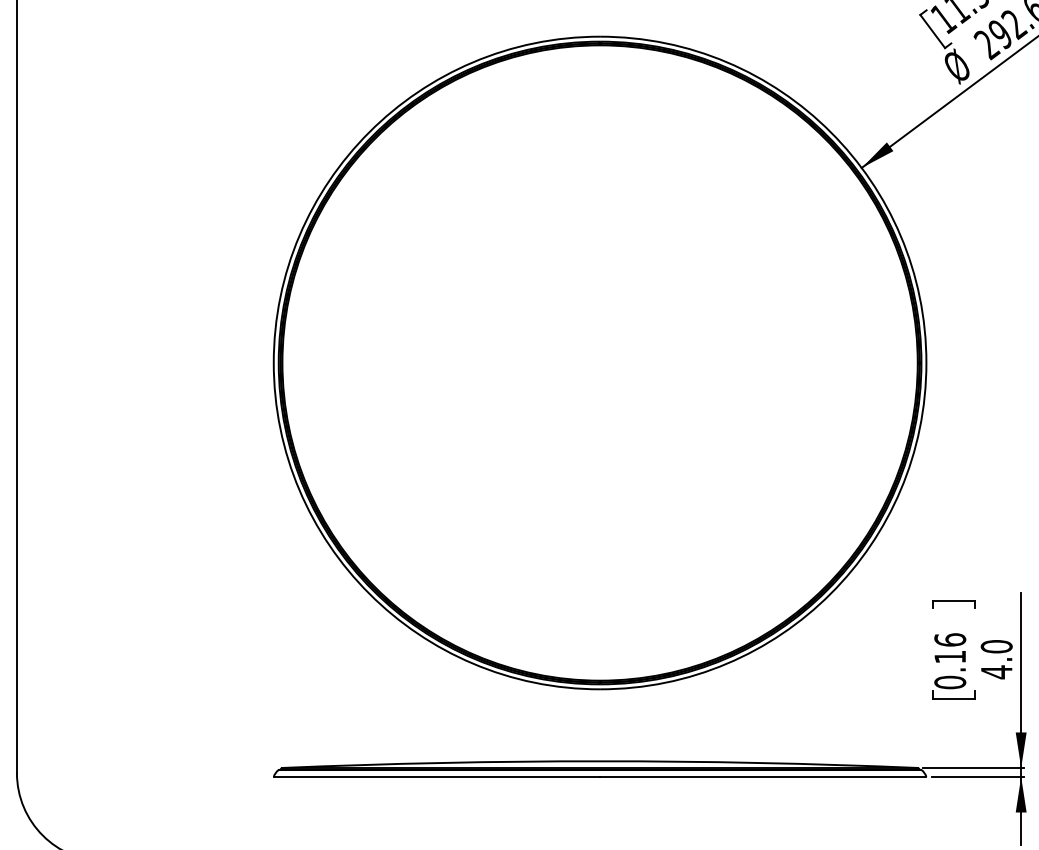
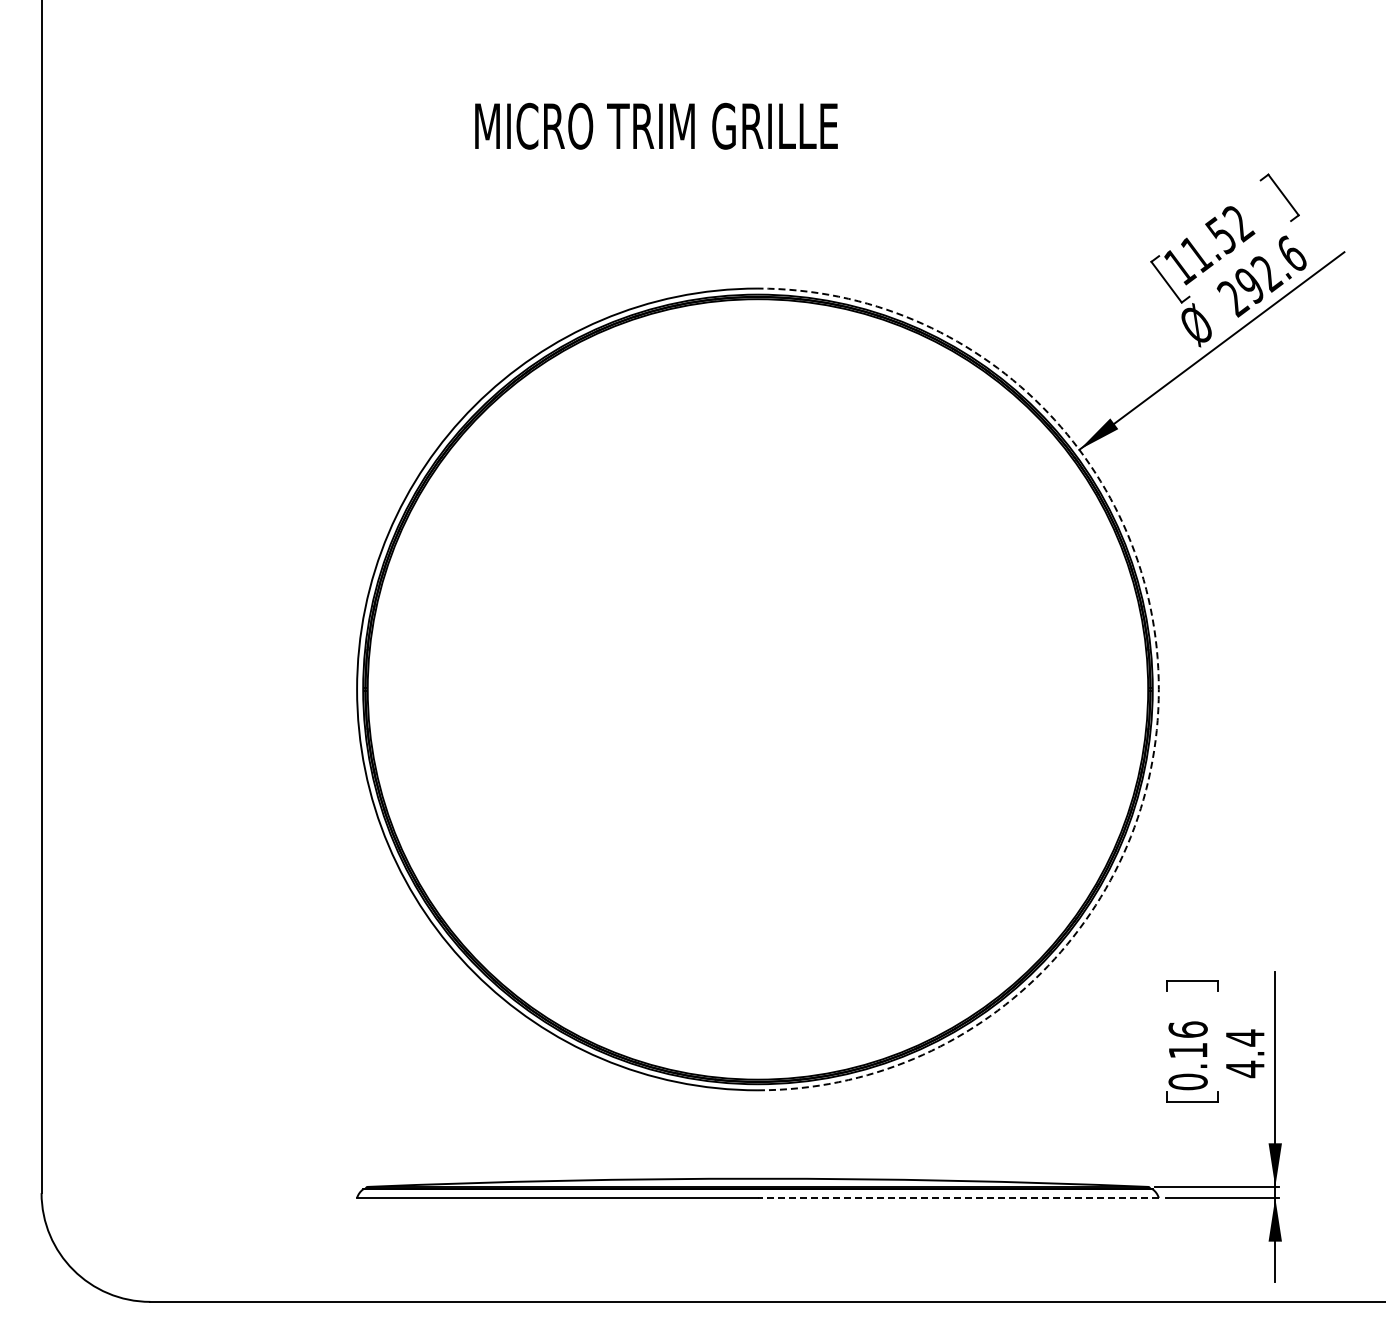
arc: (926, 363) -> (1158, 689), solid -> dashed
text: (996, 646) -> (1244, 1037), 4.0 -> 4.4
line: (762, 777) -> (957, 1198), solid -> dashed

